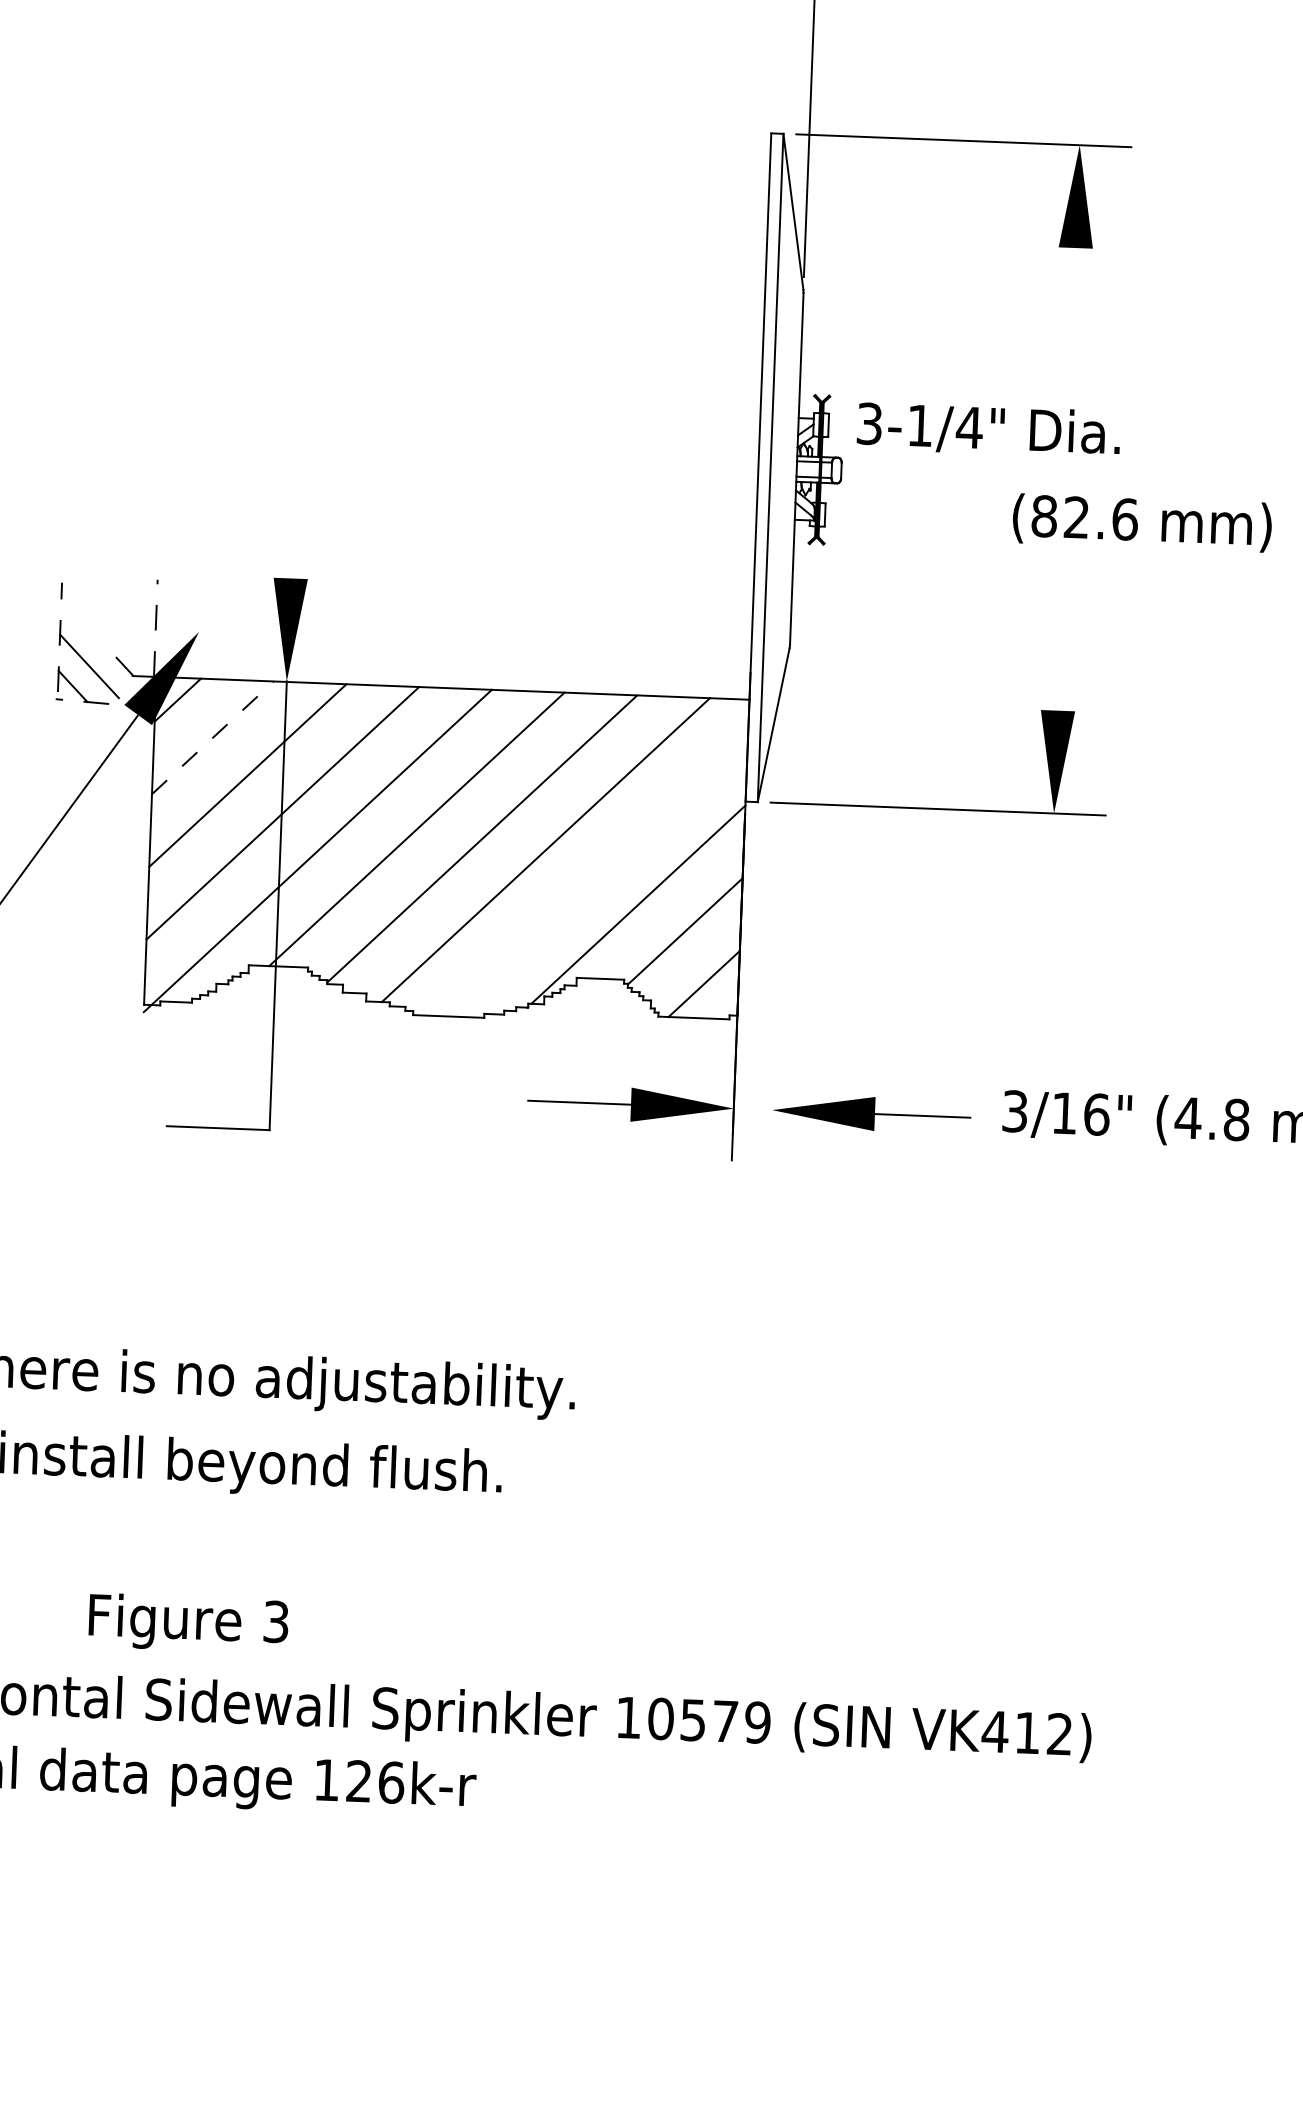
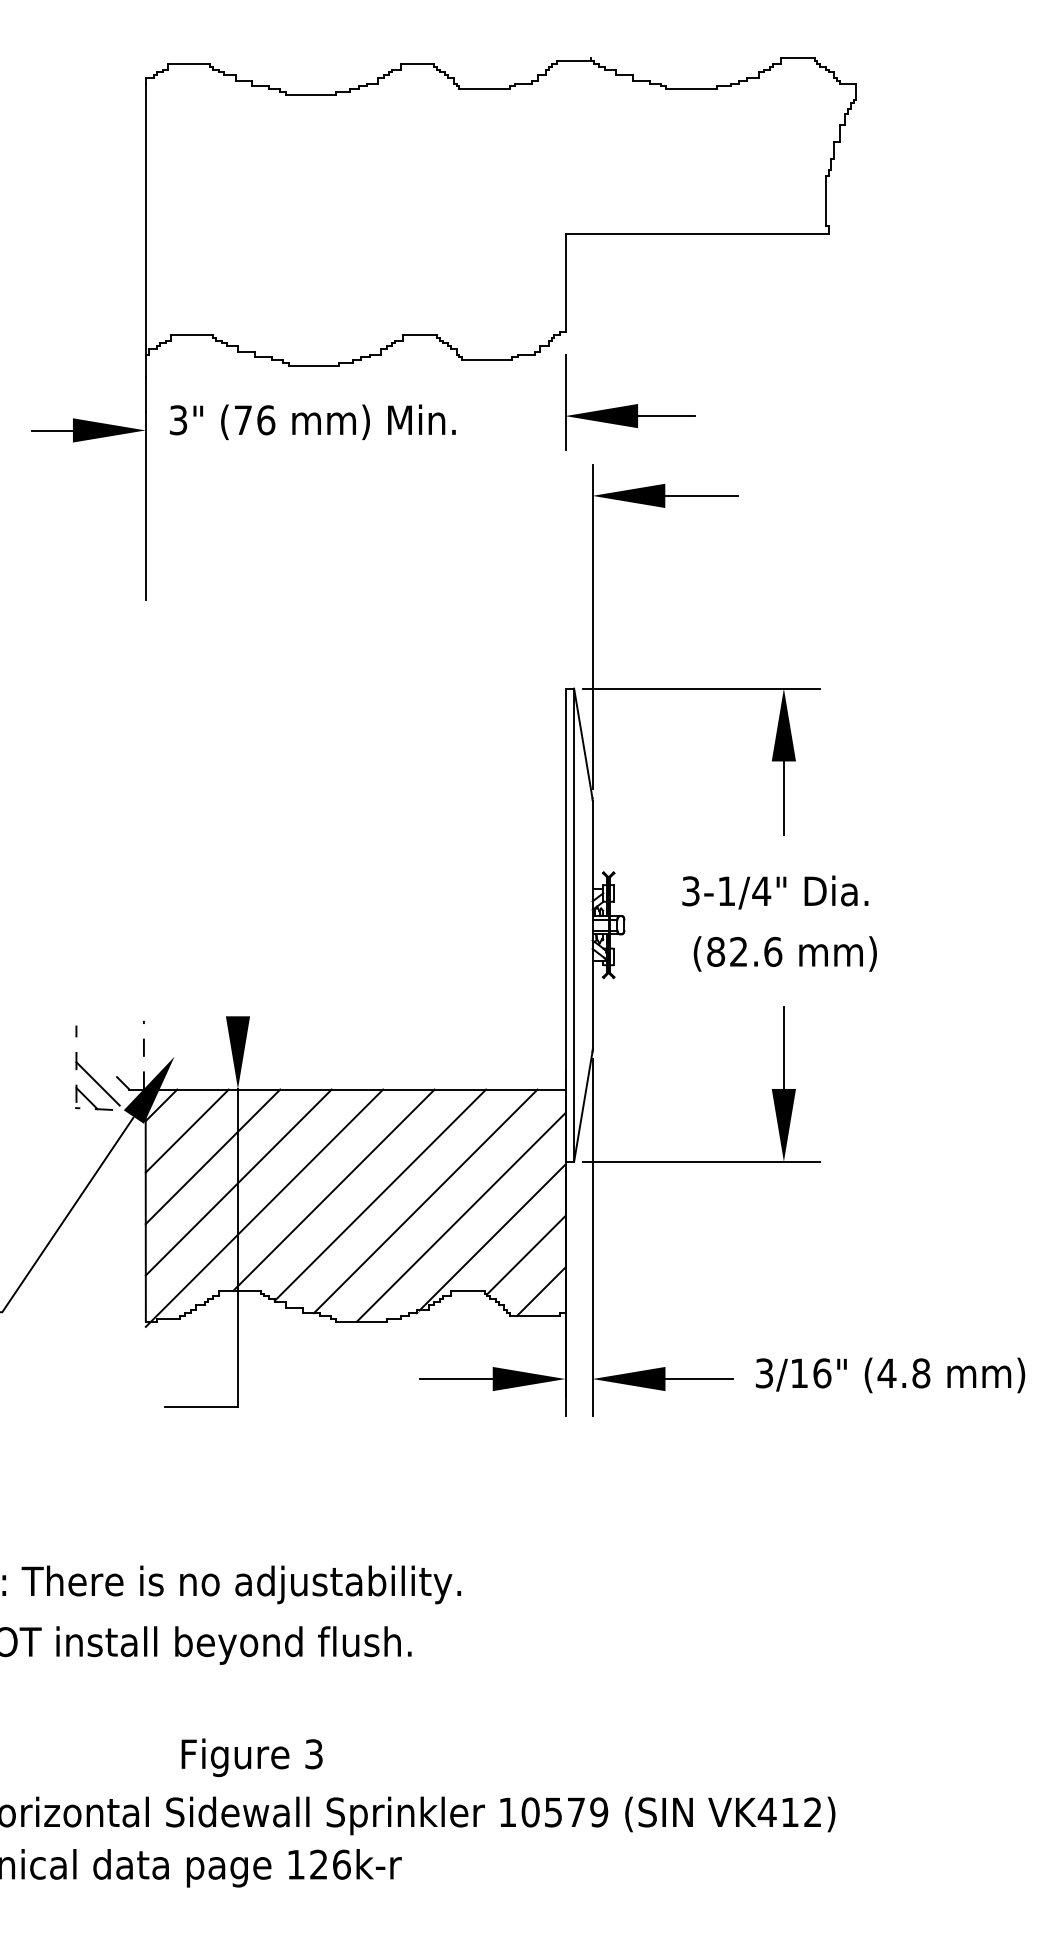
line: (1073, 298) -> (783, 797), added
text: (989, 430) -> (775, 892), moved
text: (1141, 522) -> (784, 953), moved
line: (1059, 652) -> (783, 1047), added
line: (213, 738) -> (187, 1131), dashed -> solid
line: (594, 874) -> (460, 1217), added
line: (779, 908) -> (592, 1236), added
text: (187, 1623) -> (251, 1757), moved

